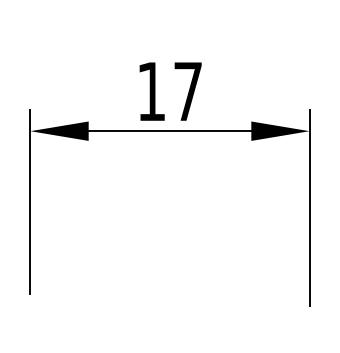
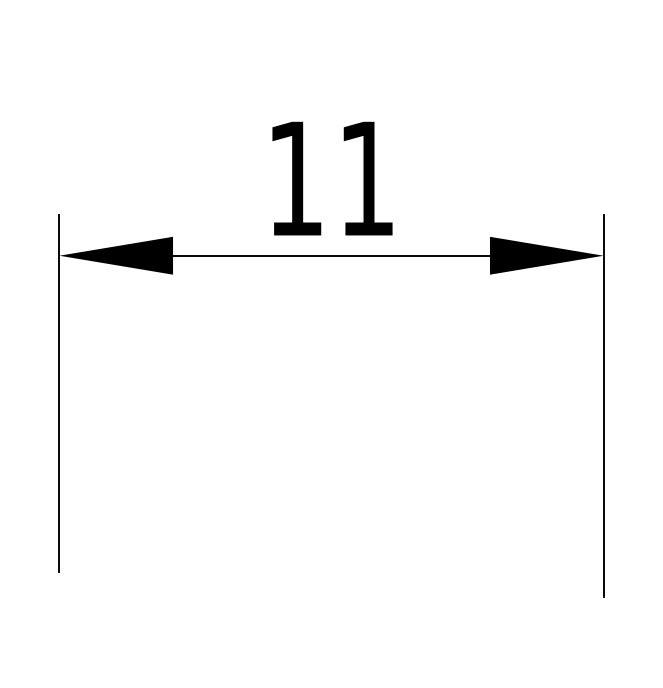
text: (187, 91) -> (365, 178), 17 -> 11

